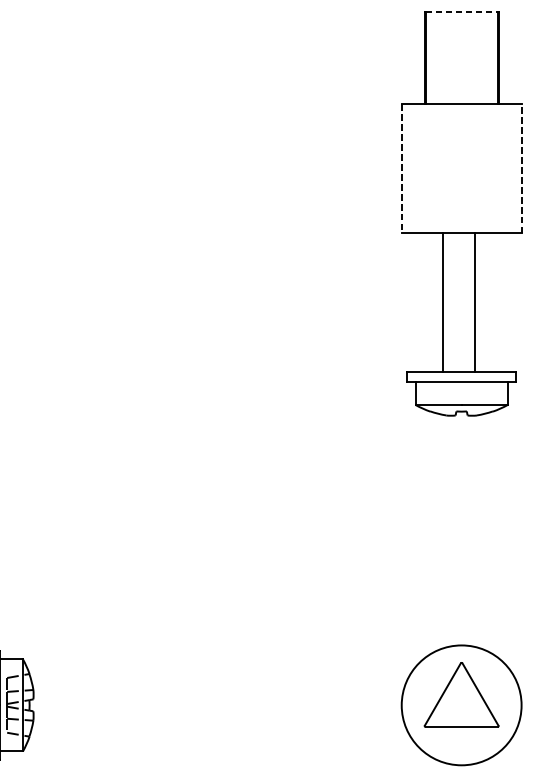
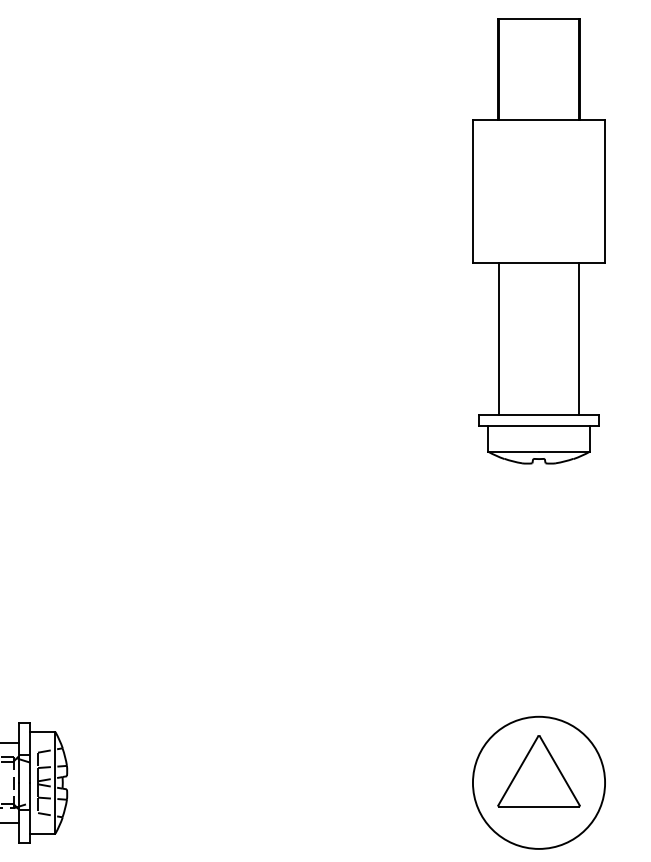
line: (462, 11) -> (539, 18), dashed -> solid
line: (521, 168) -> (605, 191), dashed -> solid
line: (401, 169) -> (472, 192), dashed -> solid
line: (443, 302) -> (498, 338), moved
line: (475, 302) -> (579, 338), moved

